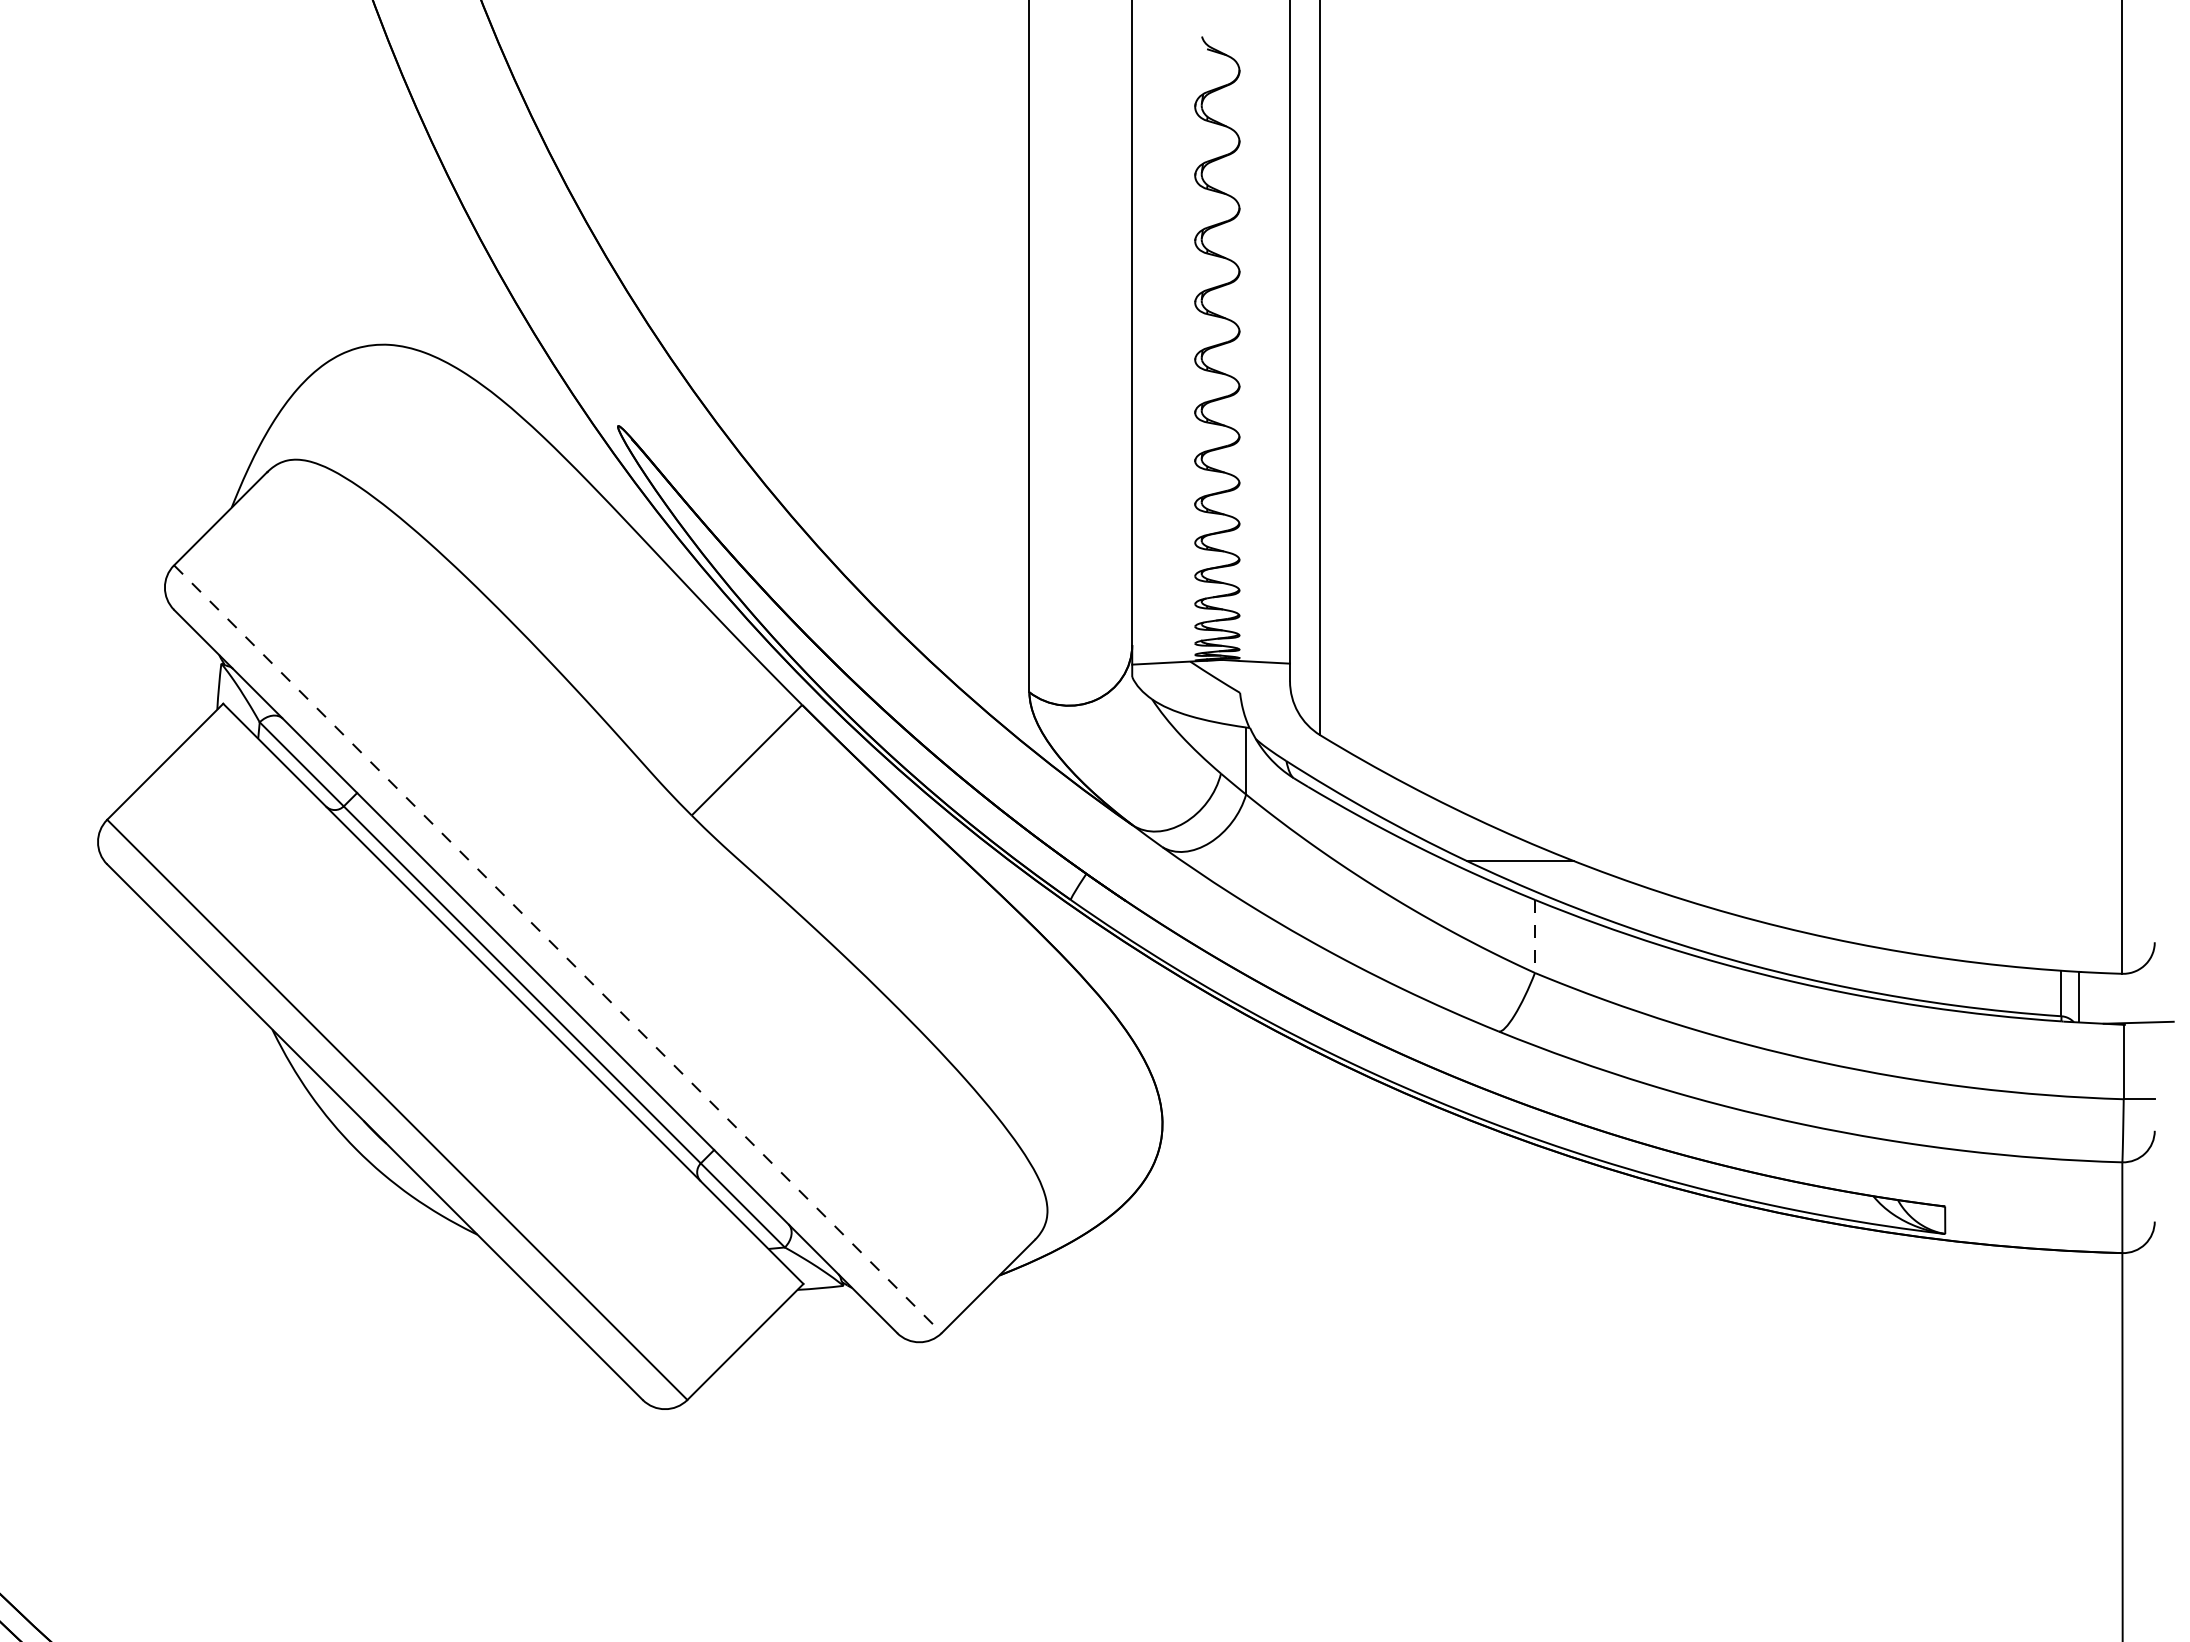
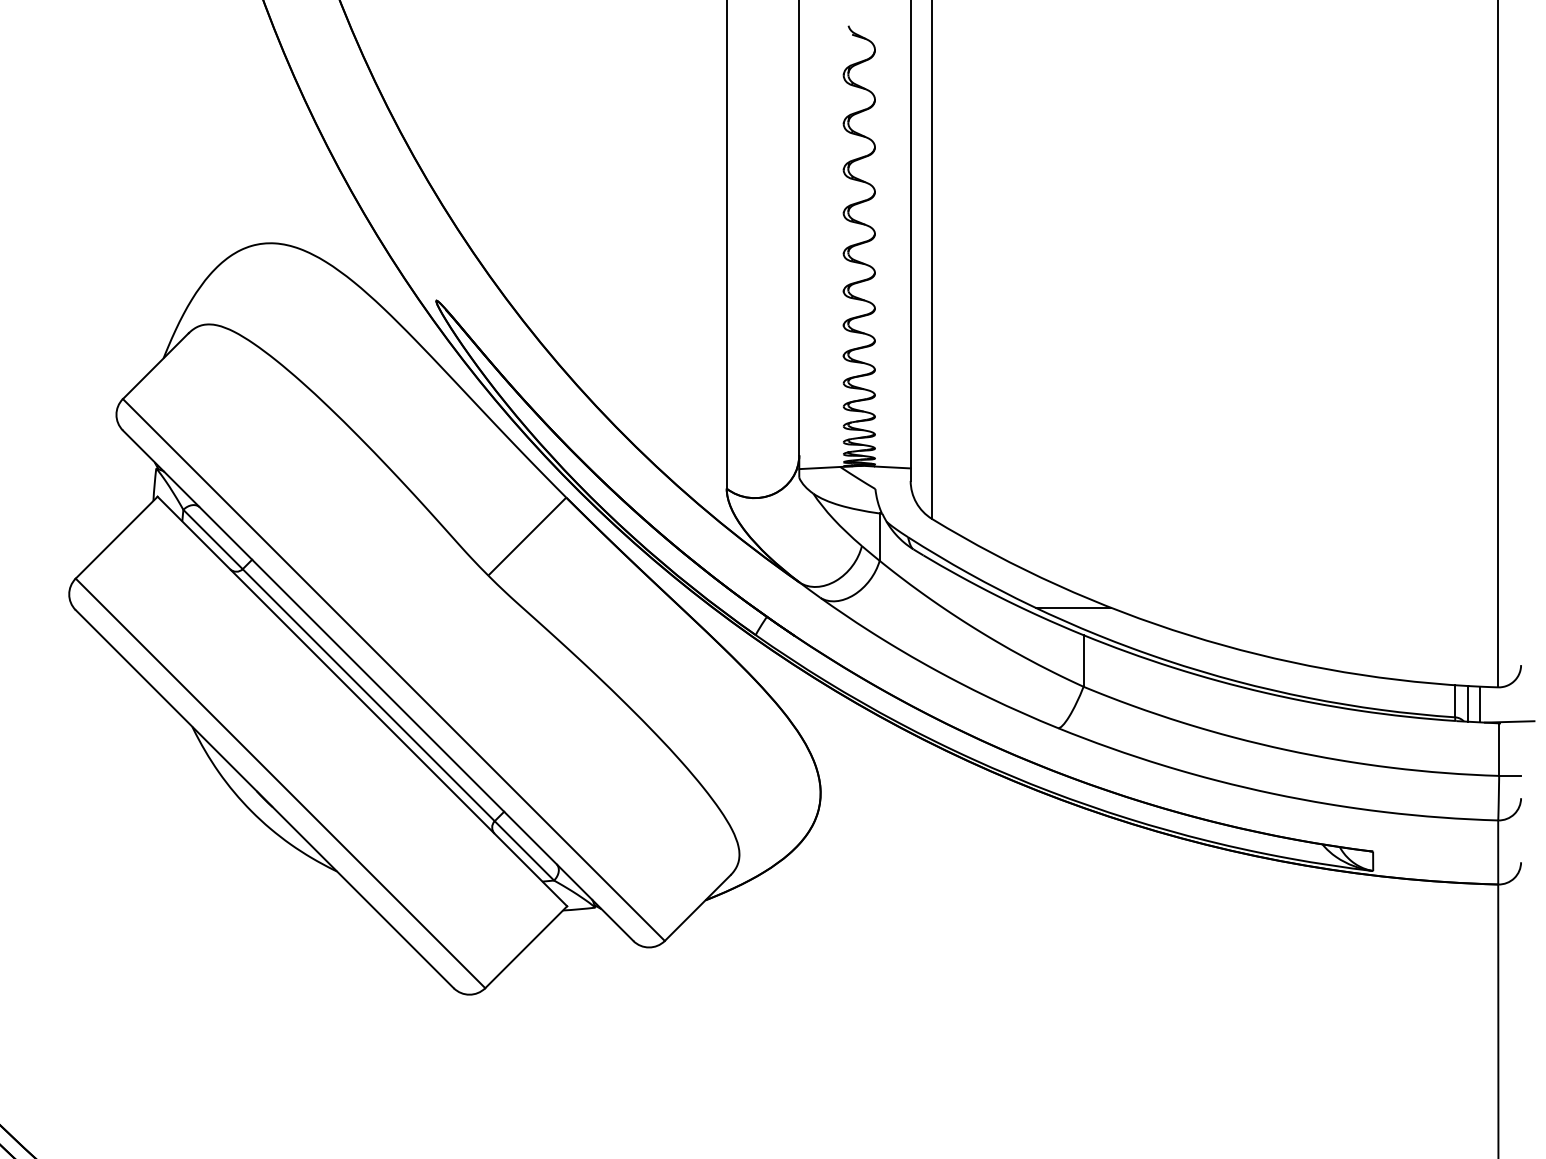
line: (1535, 936) -> (1083, 661), dashed -> solid
line: (557, 949) -> (393, 670), dashed -> solid
line: (2096, 997) -> (1479, 704), added

